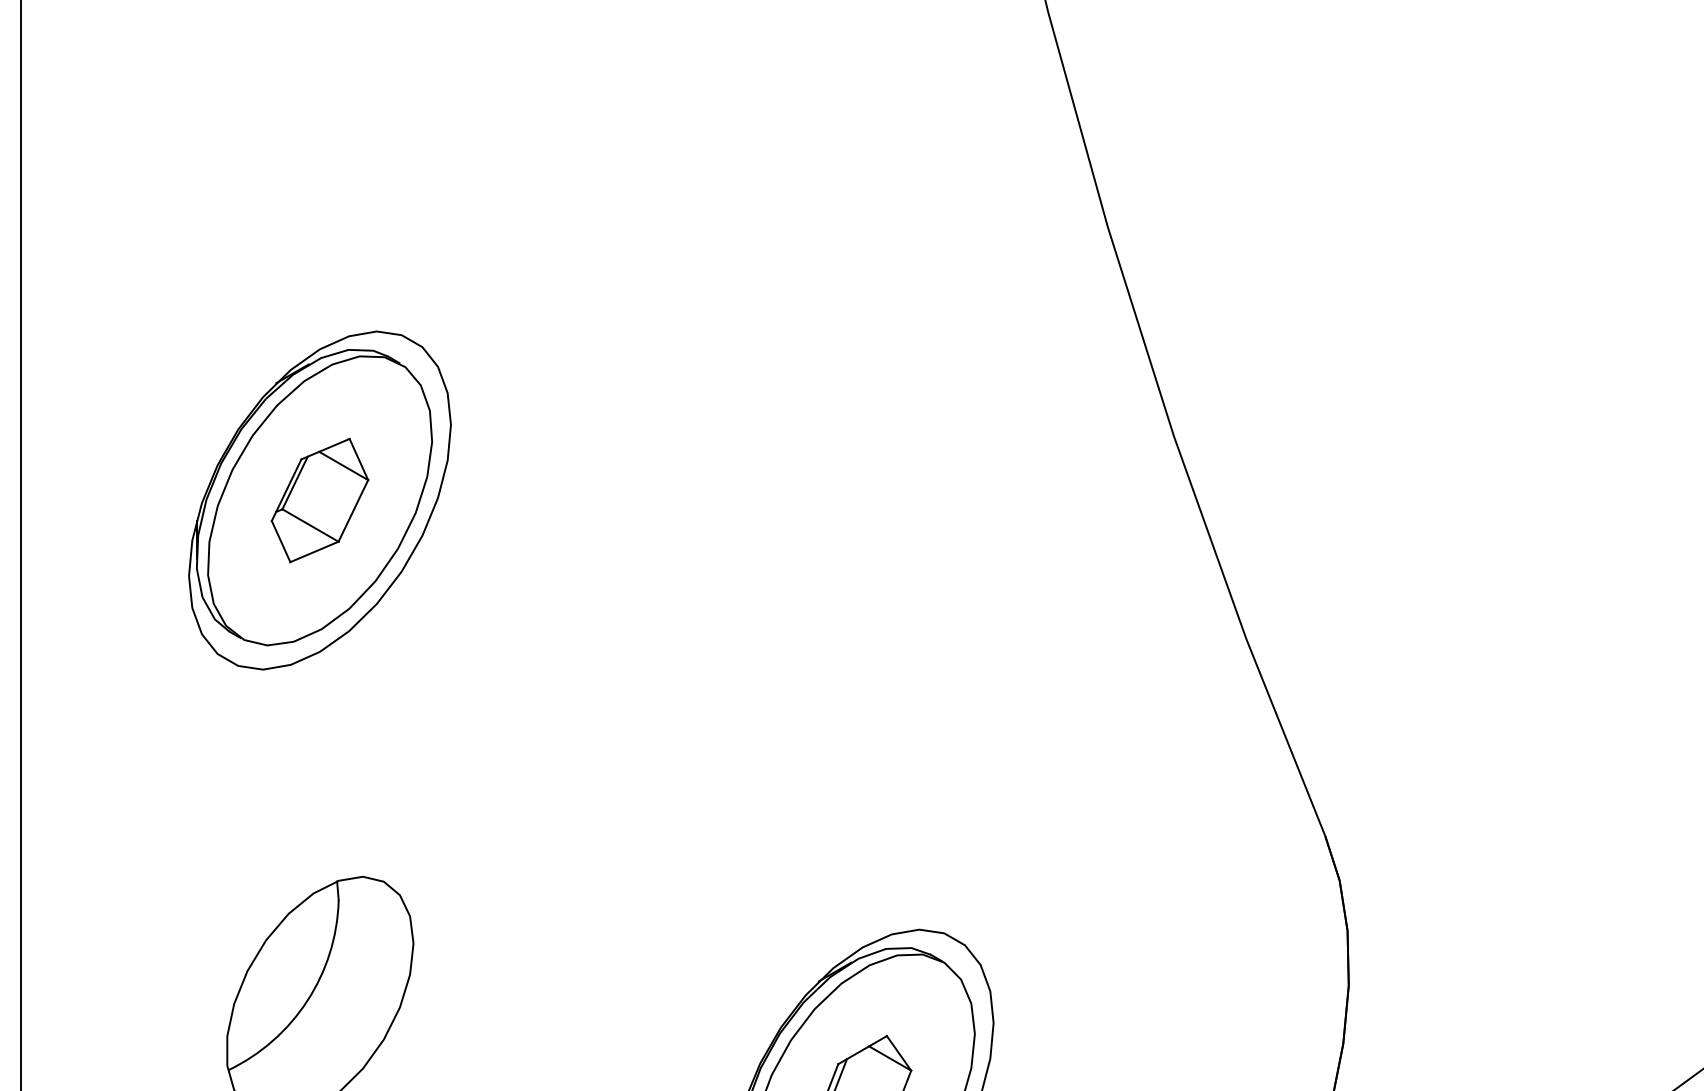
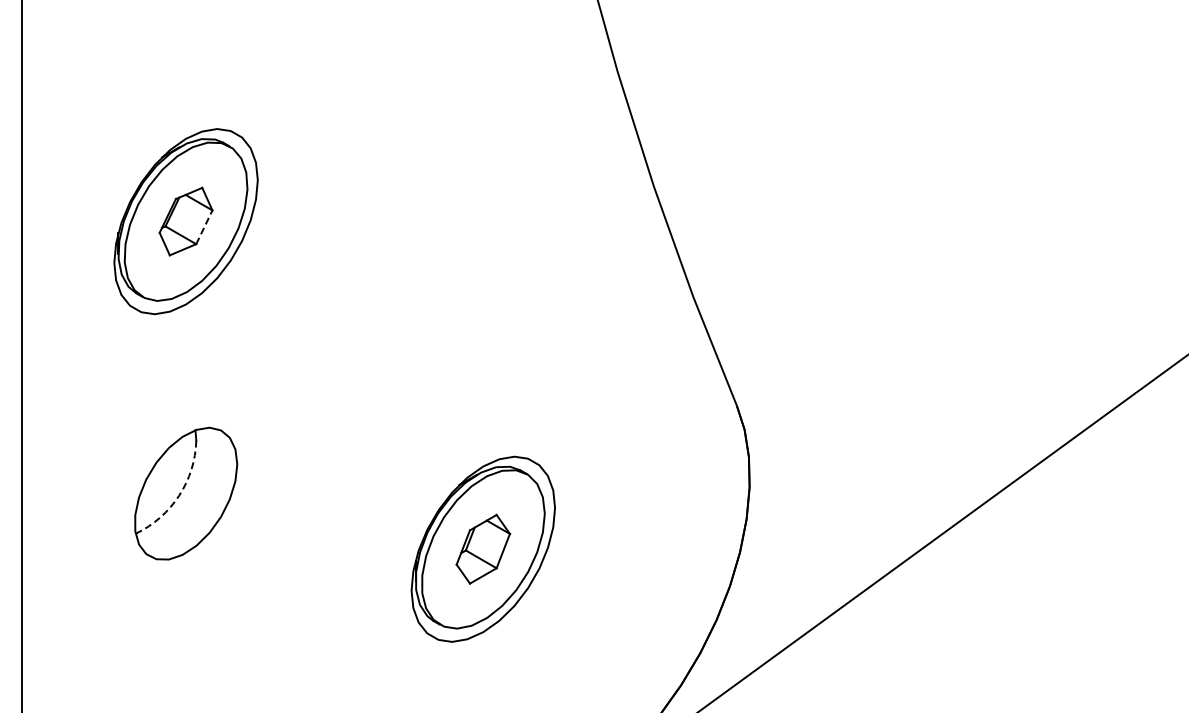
line: (353, 511) -> (204, 227), solid -> dashed
arc: (308, 1000) -> (179, 495), solid -> dashed

